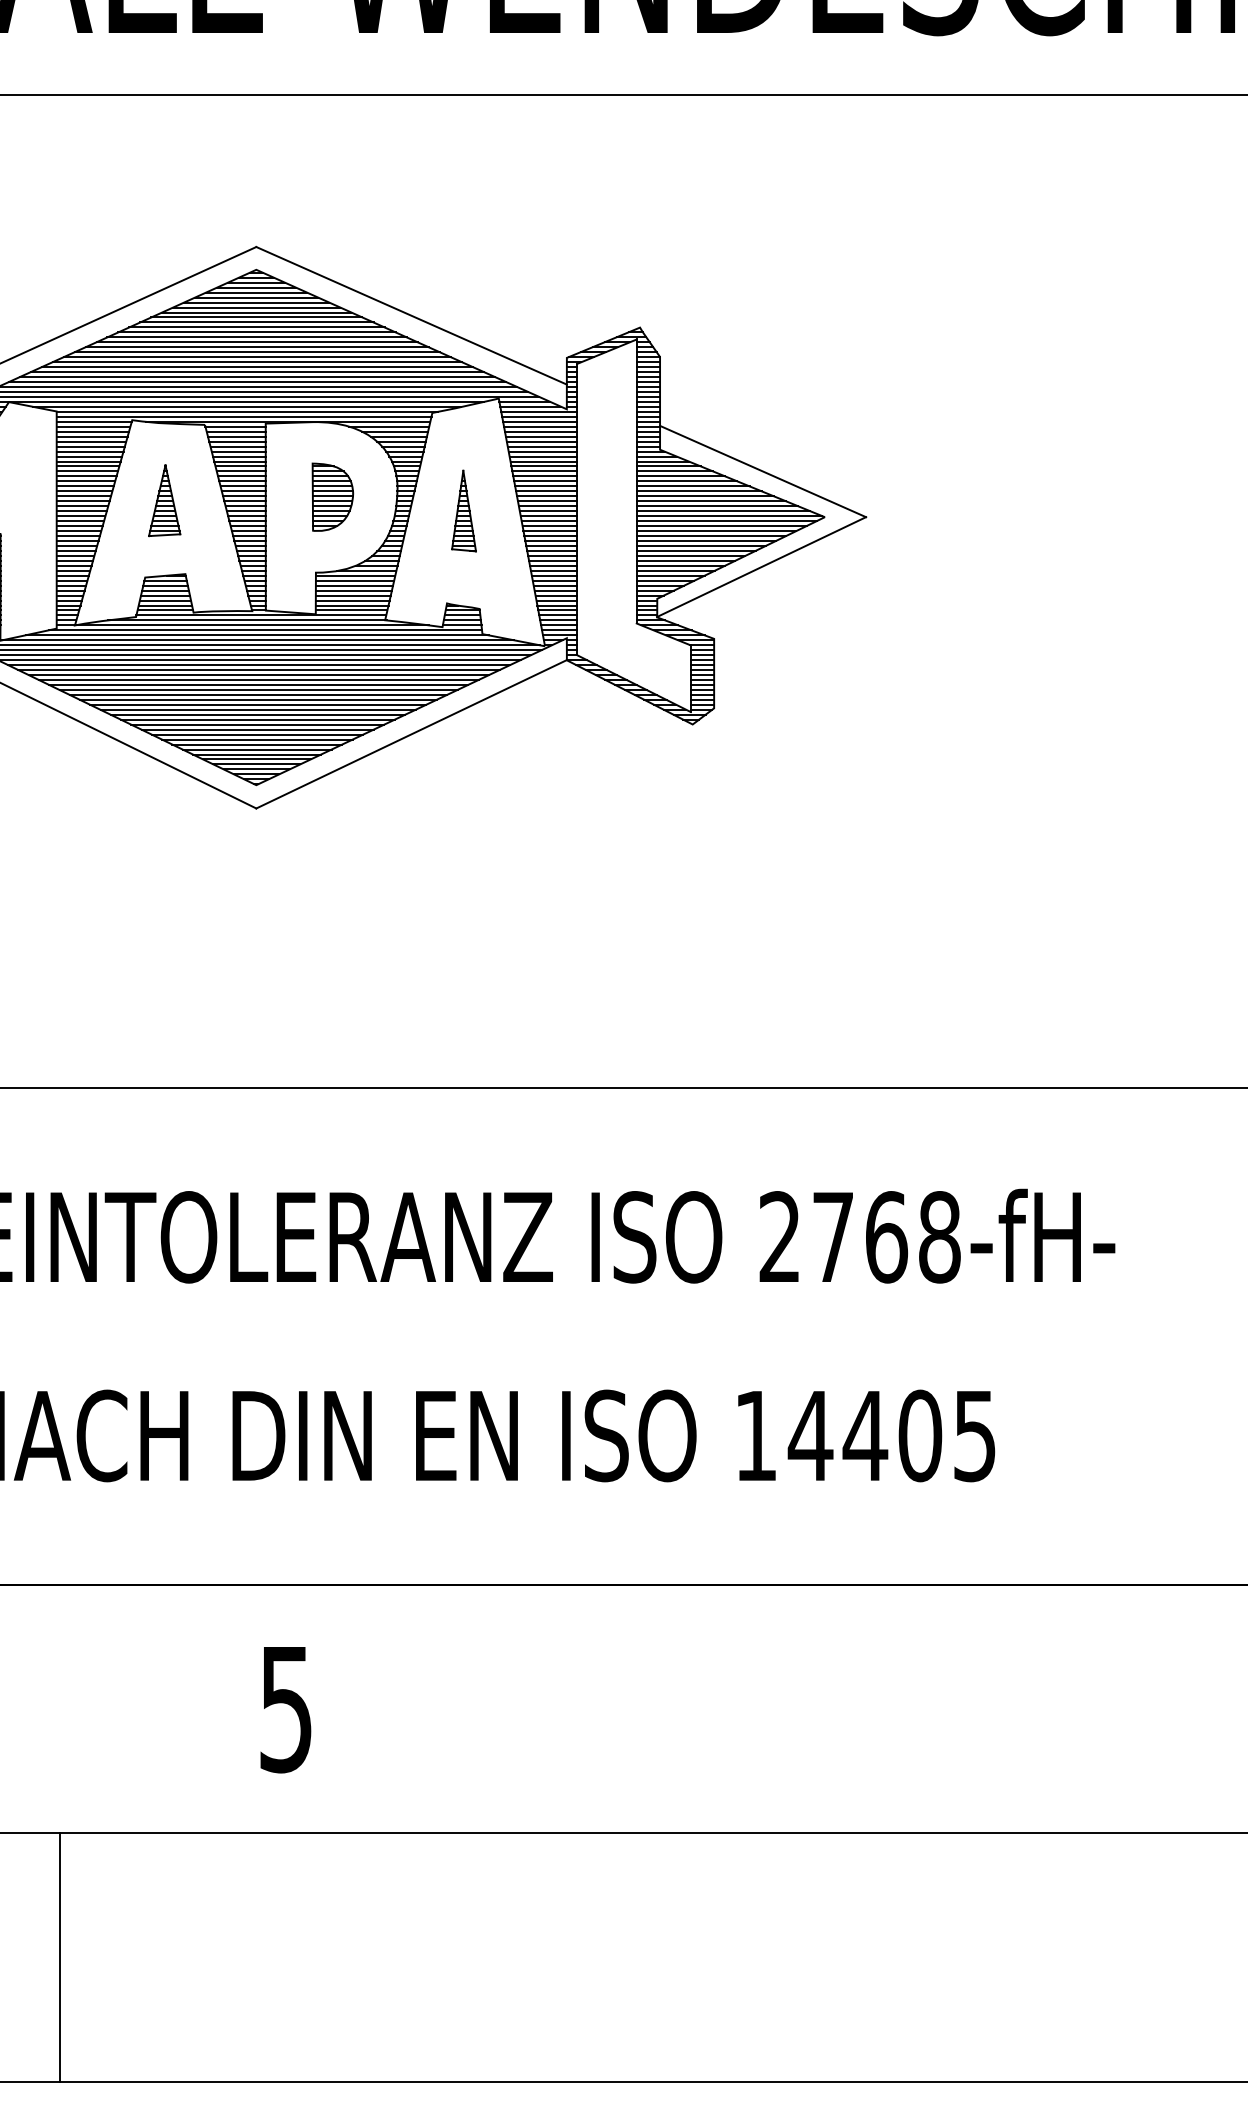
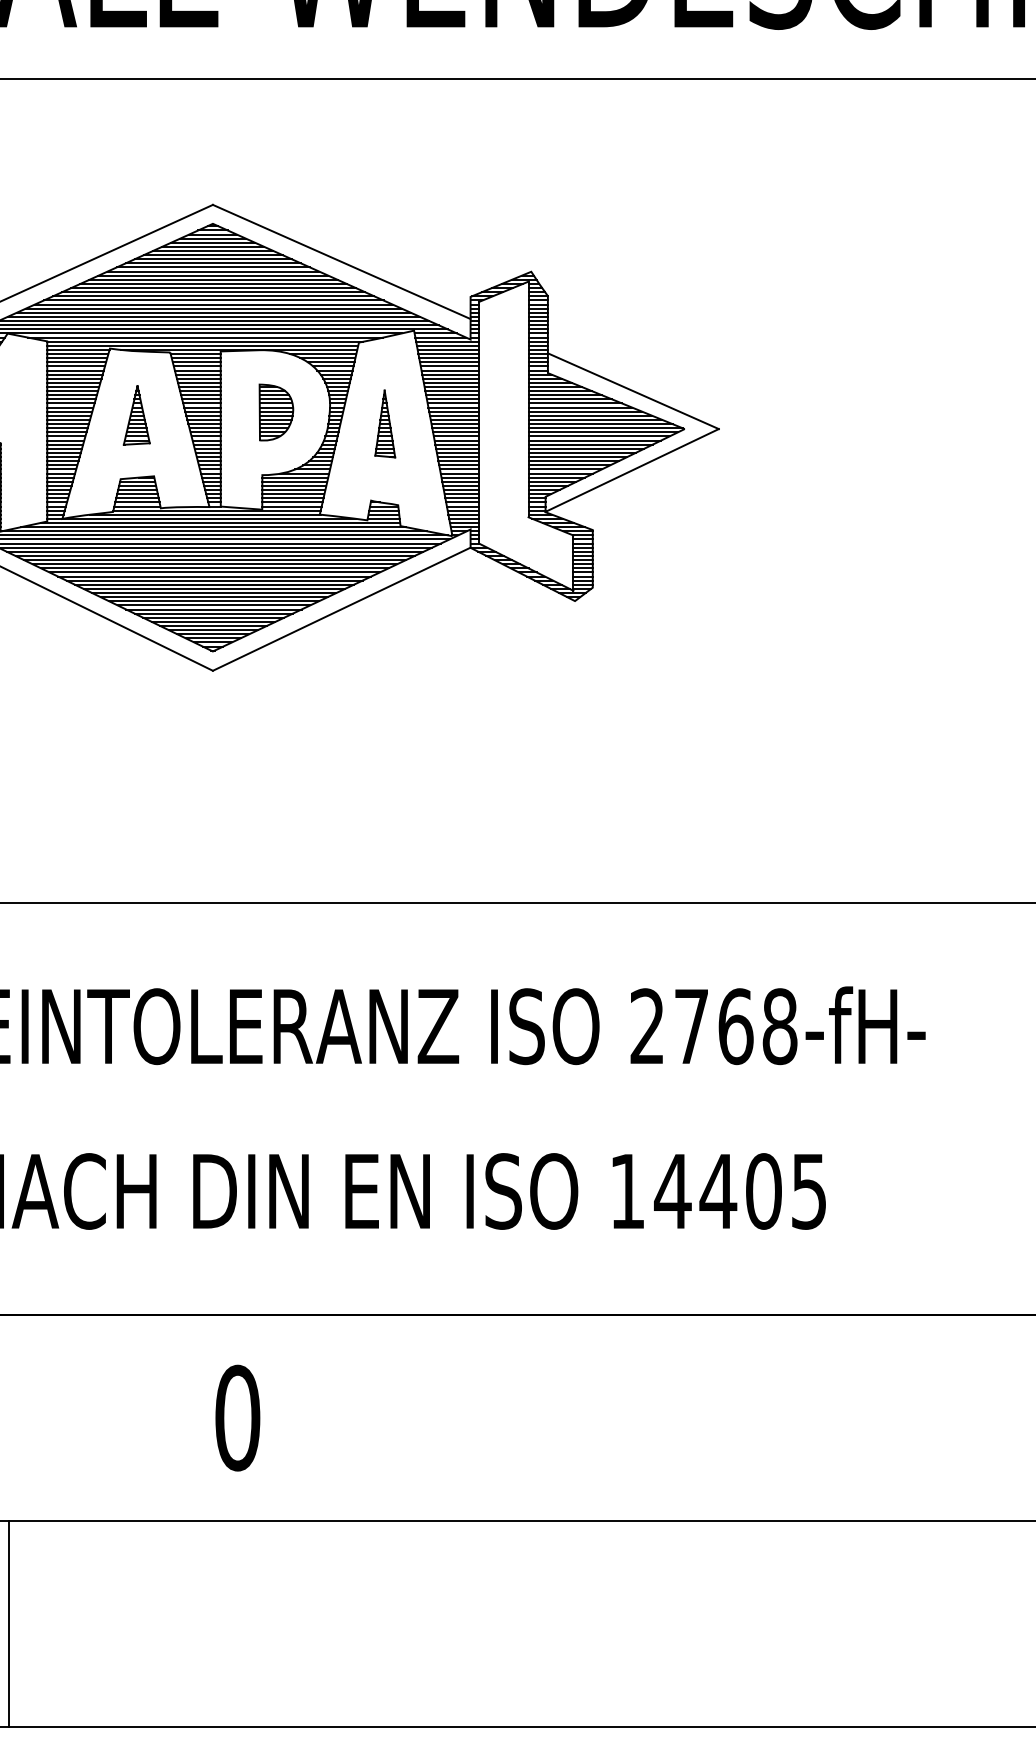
text: (286, 1708) -> (237, 1417), 5 -> 0
line: (60, 1957) -> (8, 1624), moved

